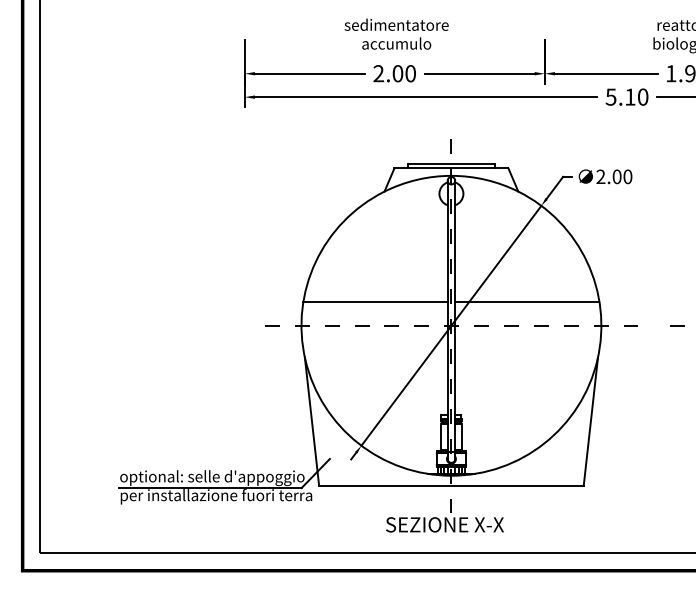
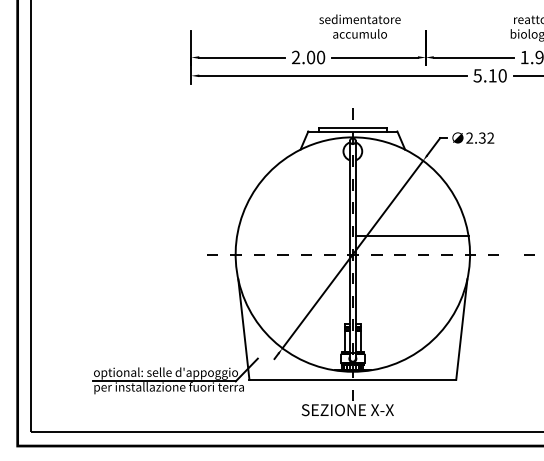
text: (395, 34) -> (359, 26), moved
text: (622, 176) -> (486, 137), 2.00 -> 2.32
line: (375, 301) -> (293, 235), removed

